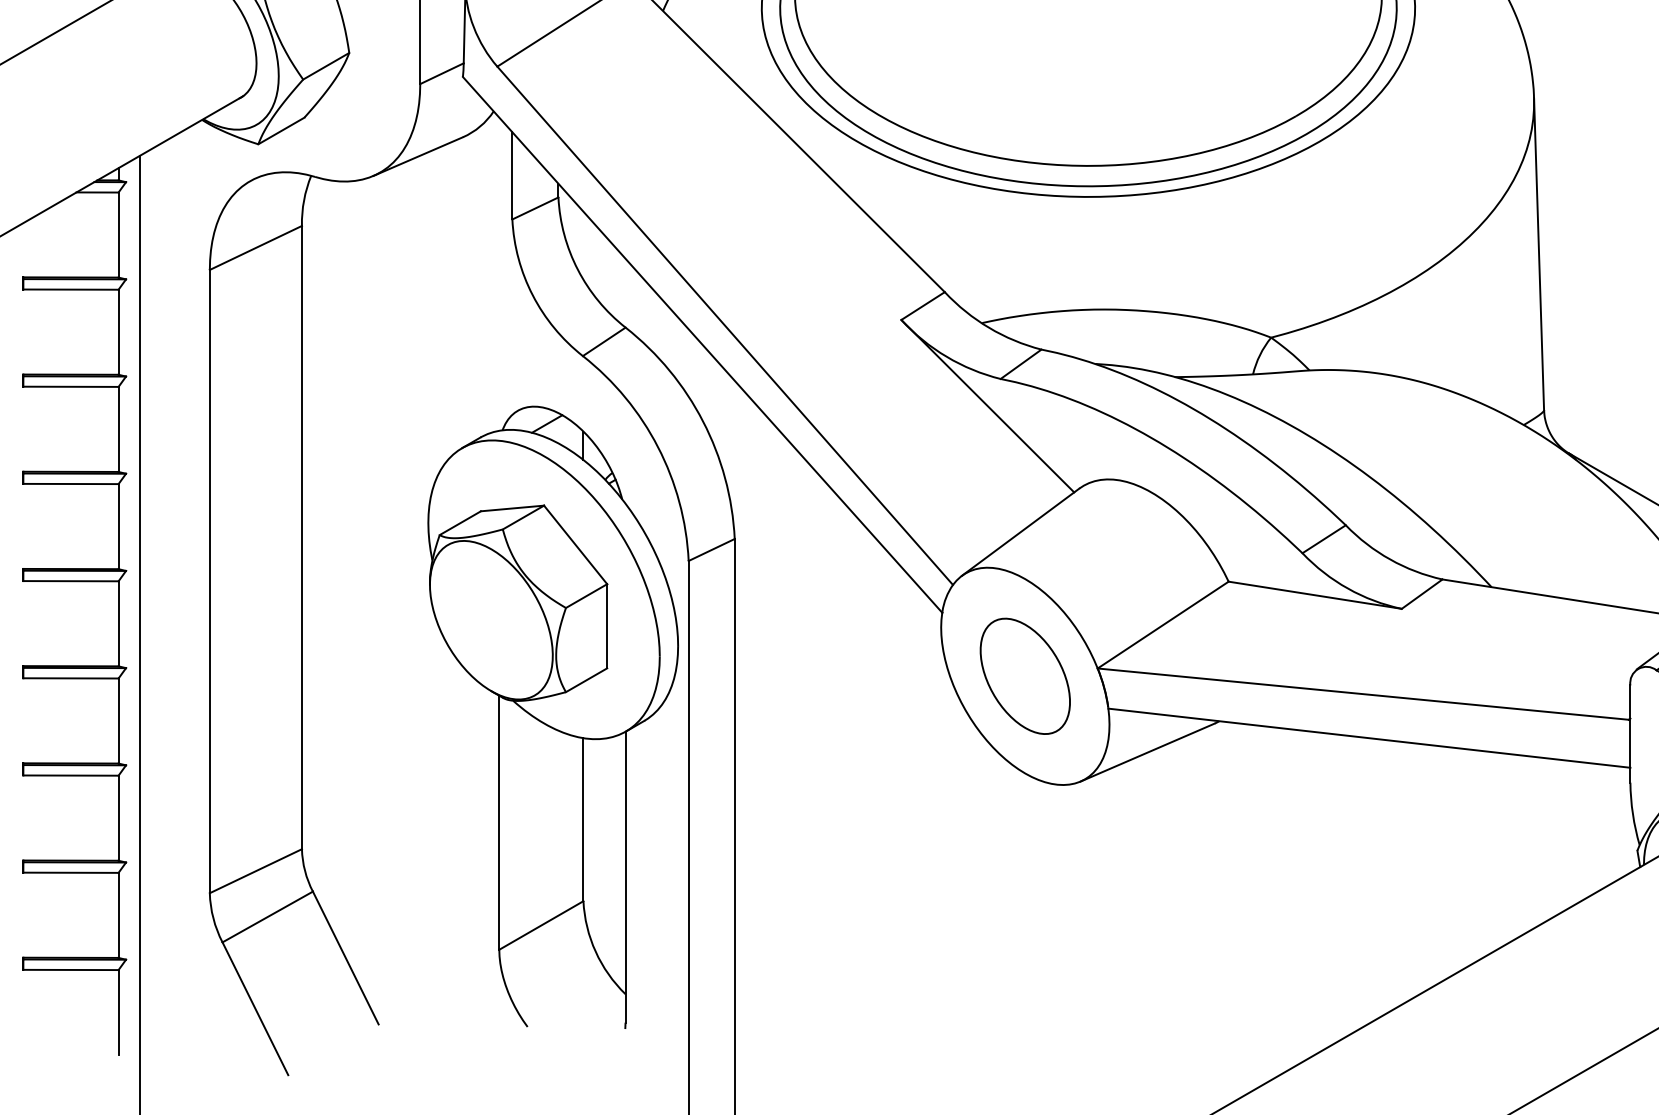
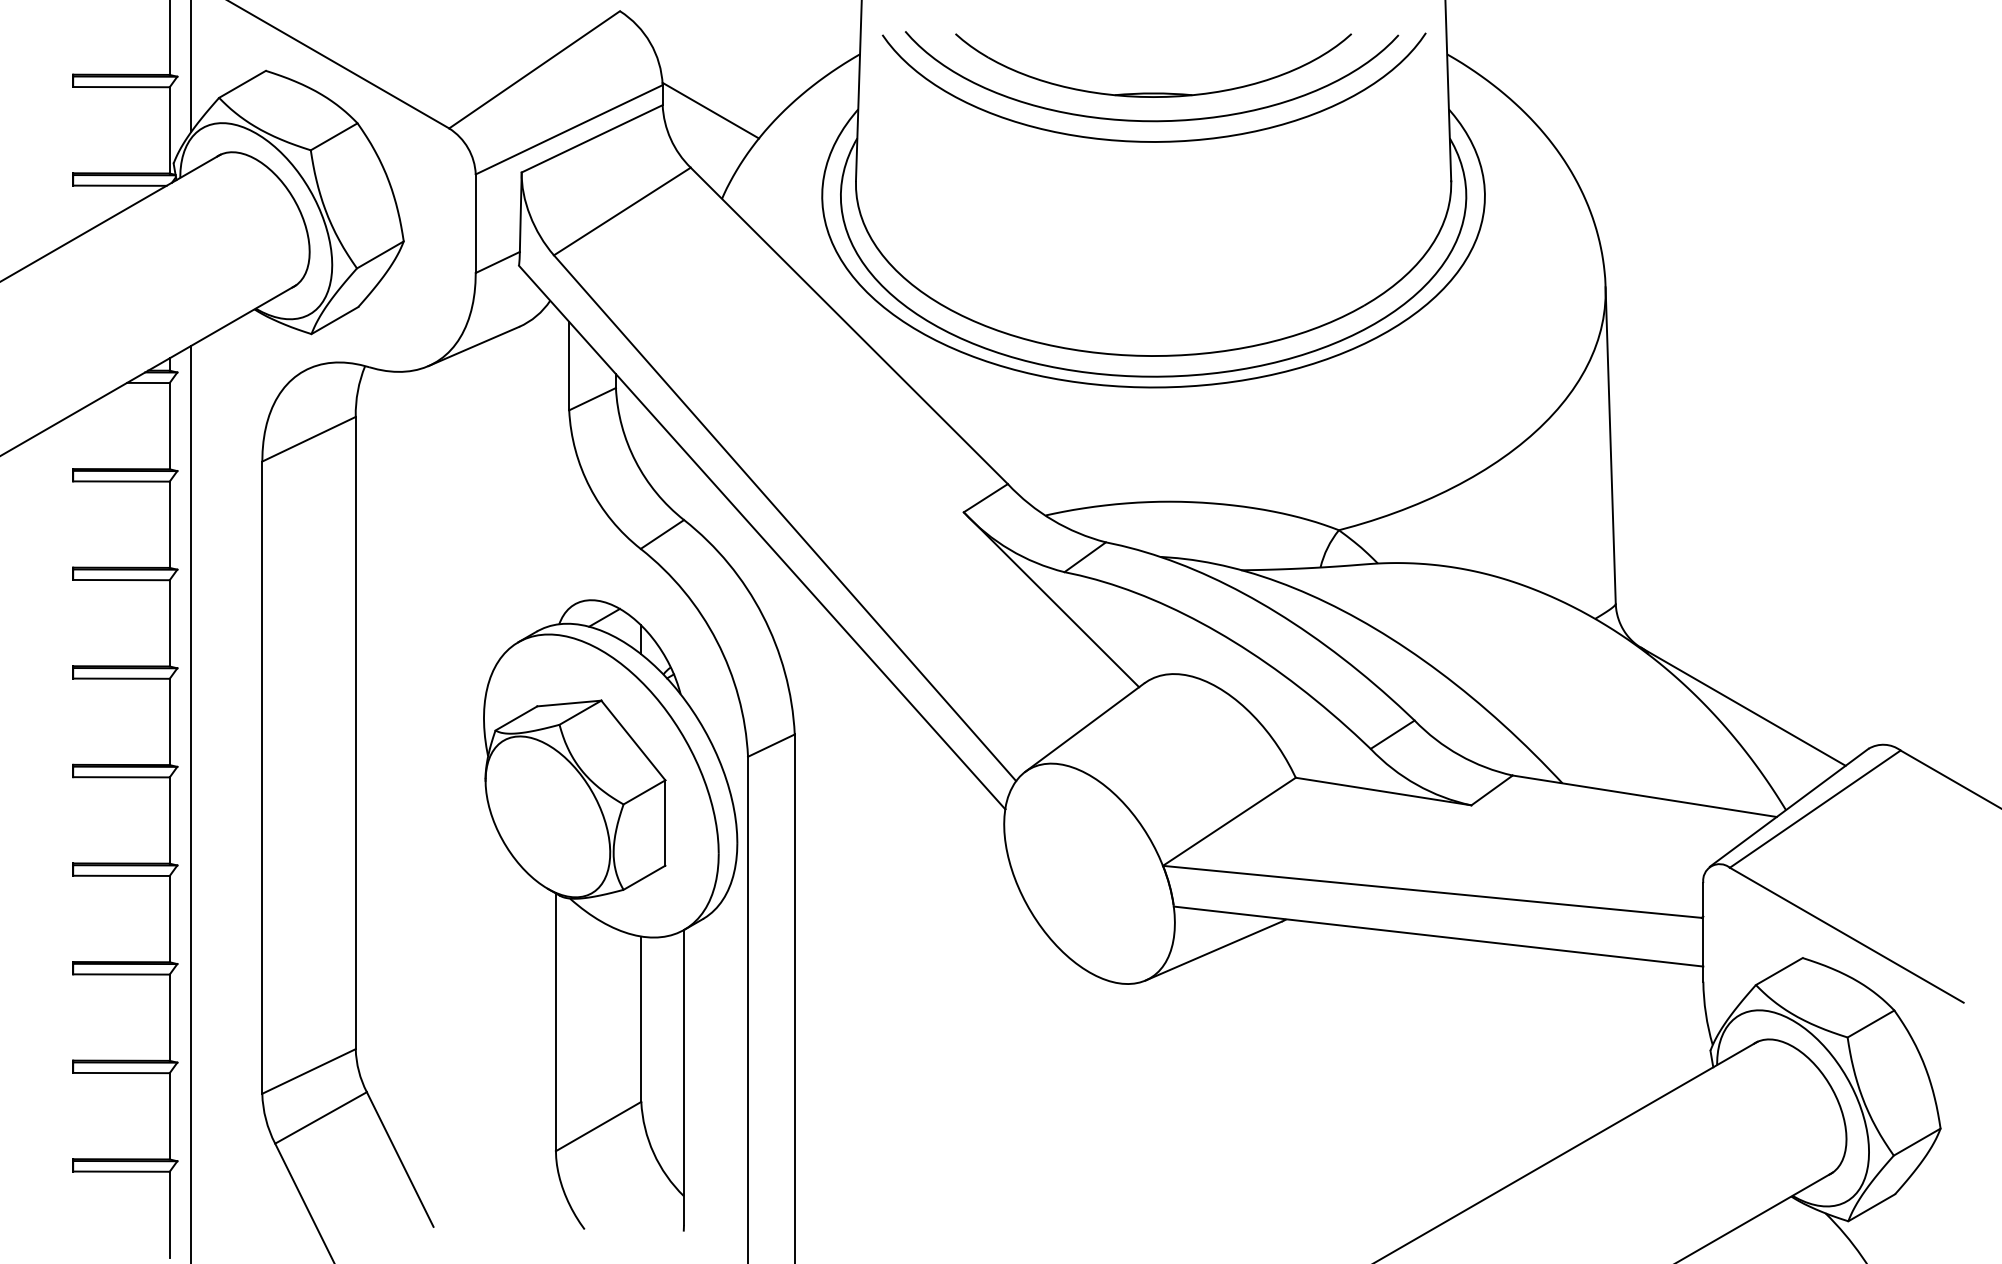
part: (1025, 676) -> (1089, 873), removed

